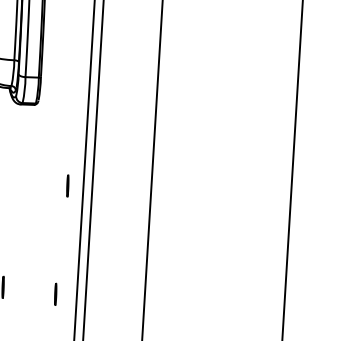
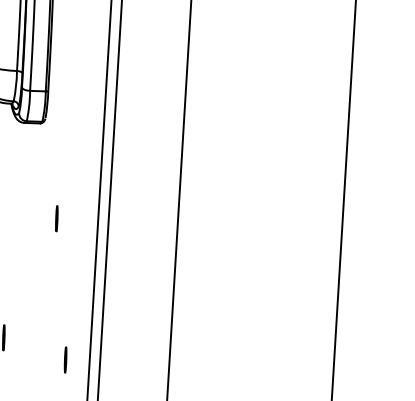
line: (67, 185) -> (56, 218), moved
line: (55, 293) -> (65, 359), moved

